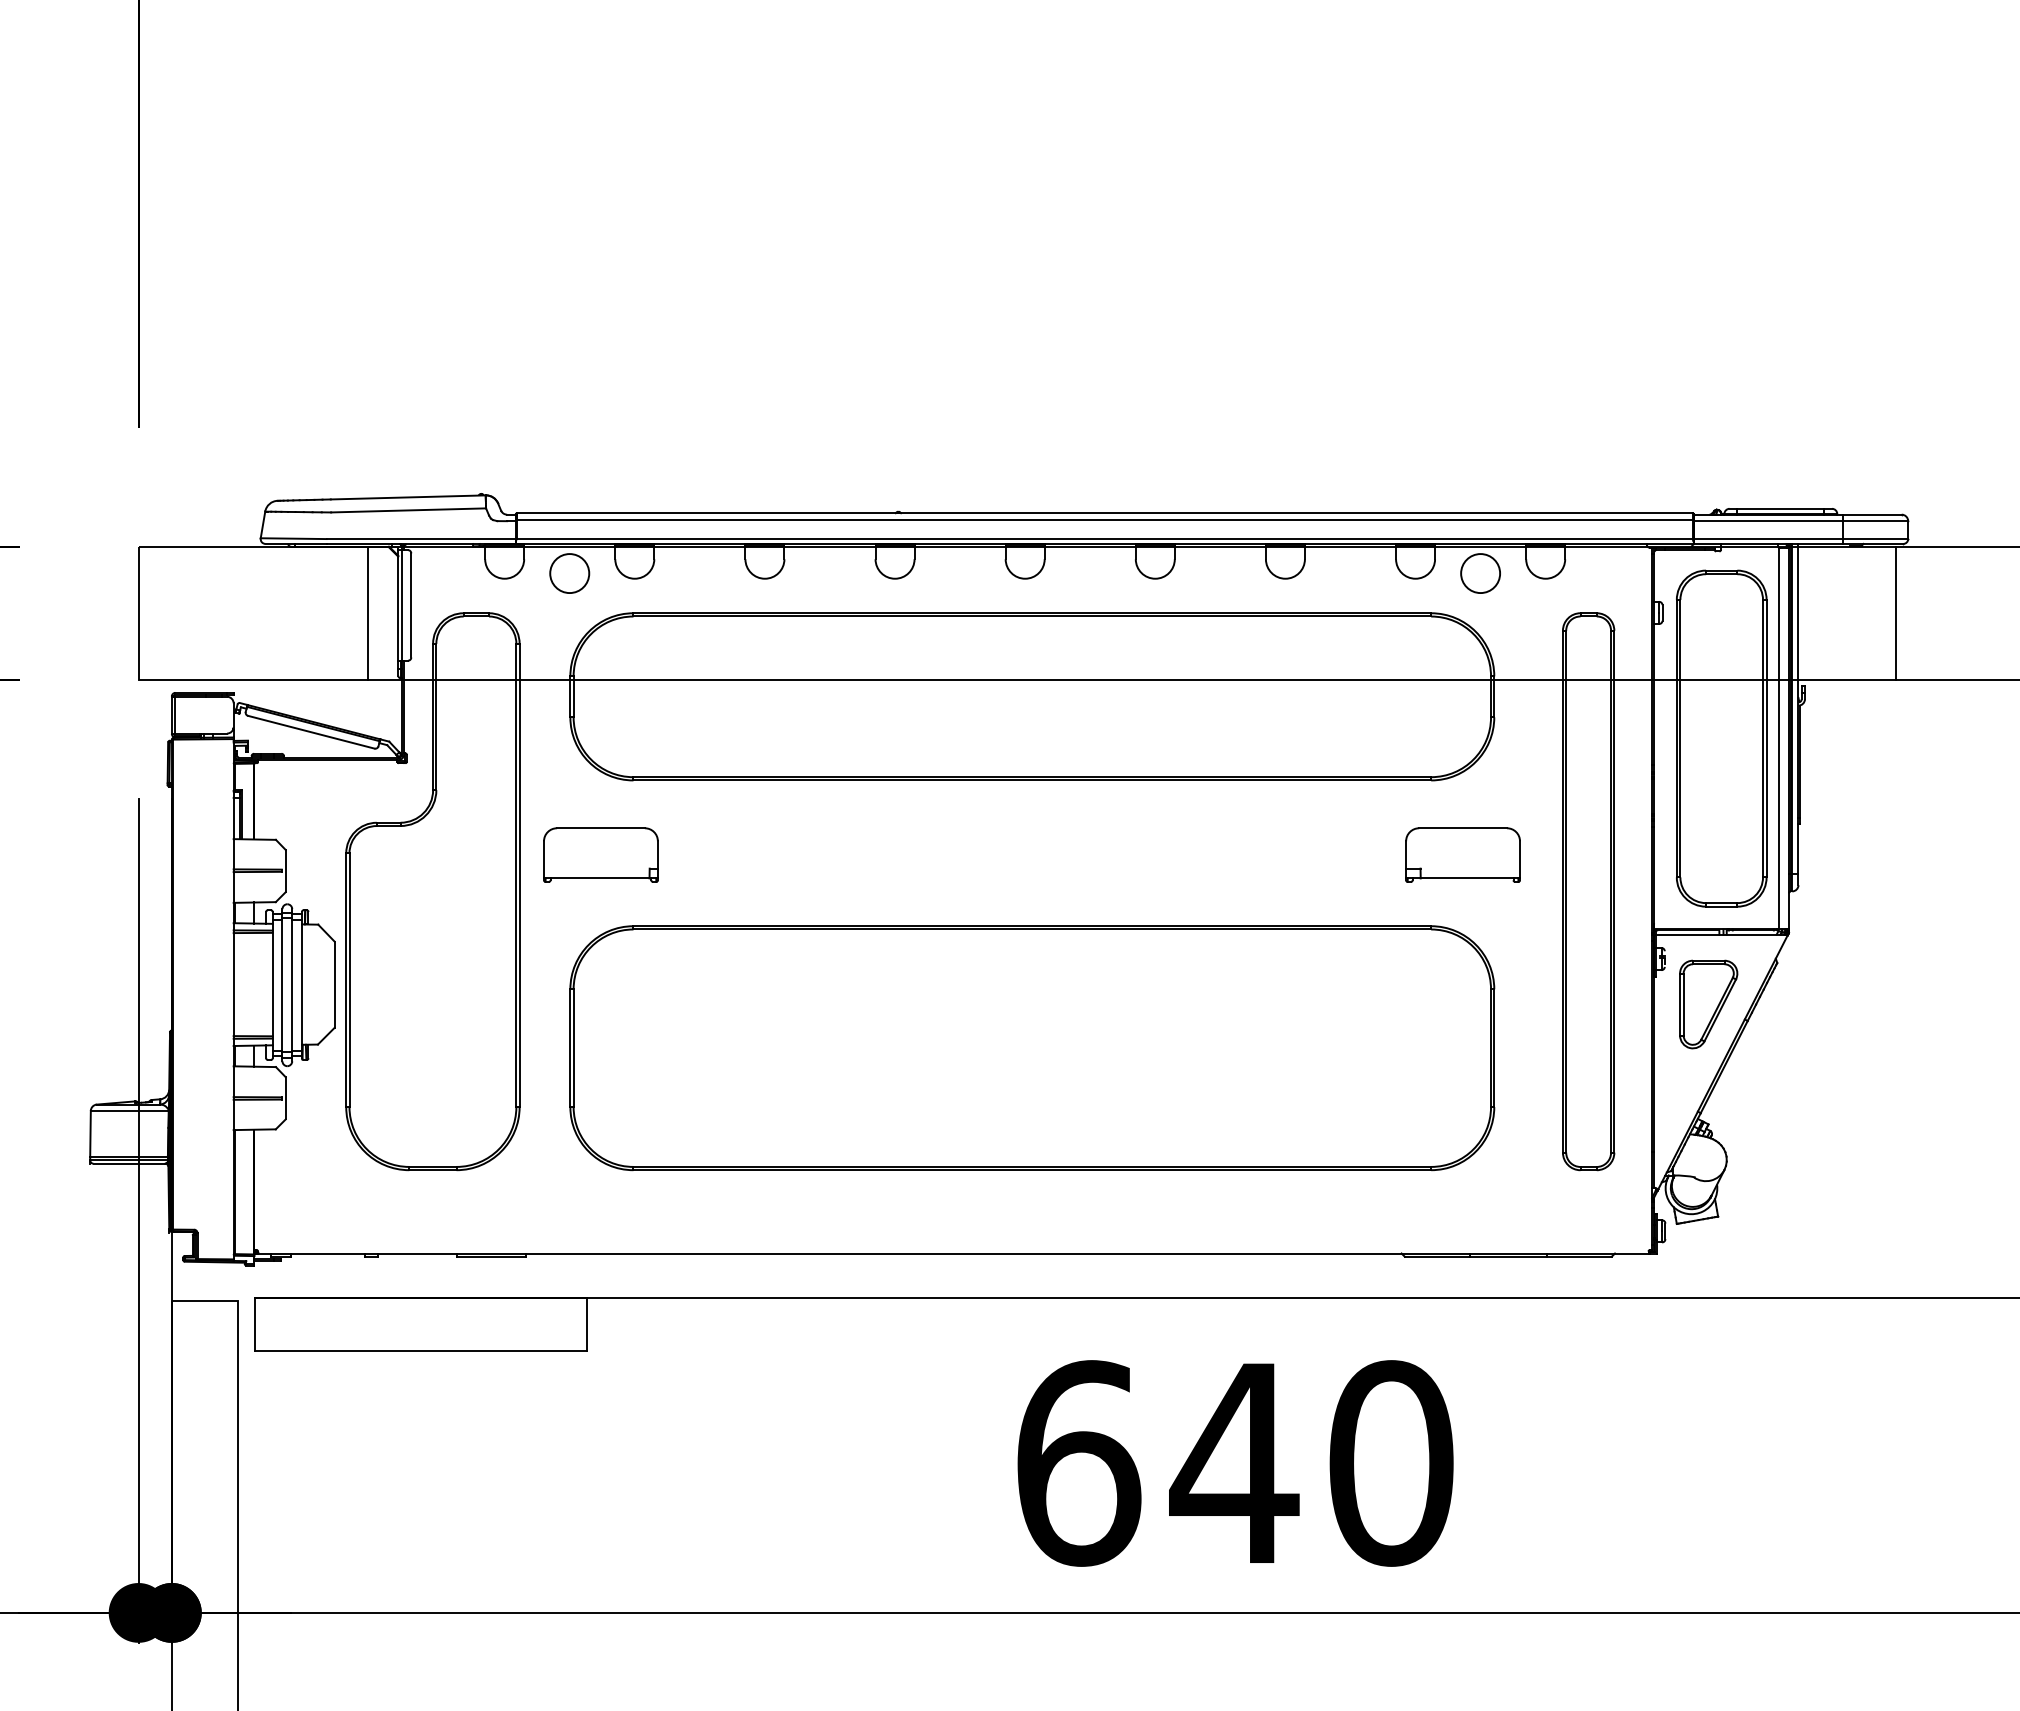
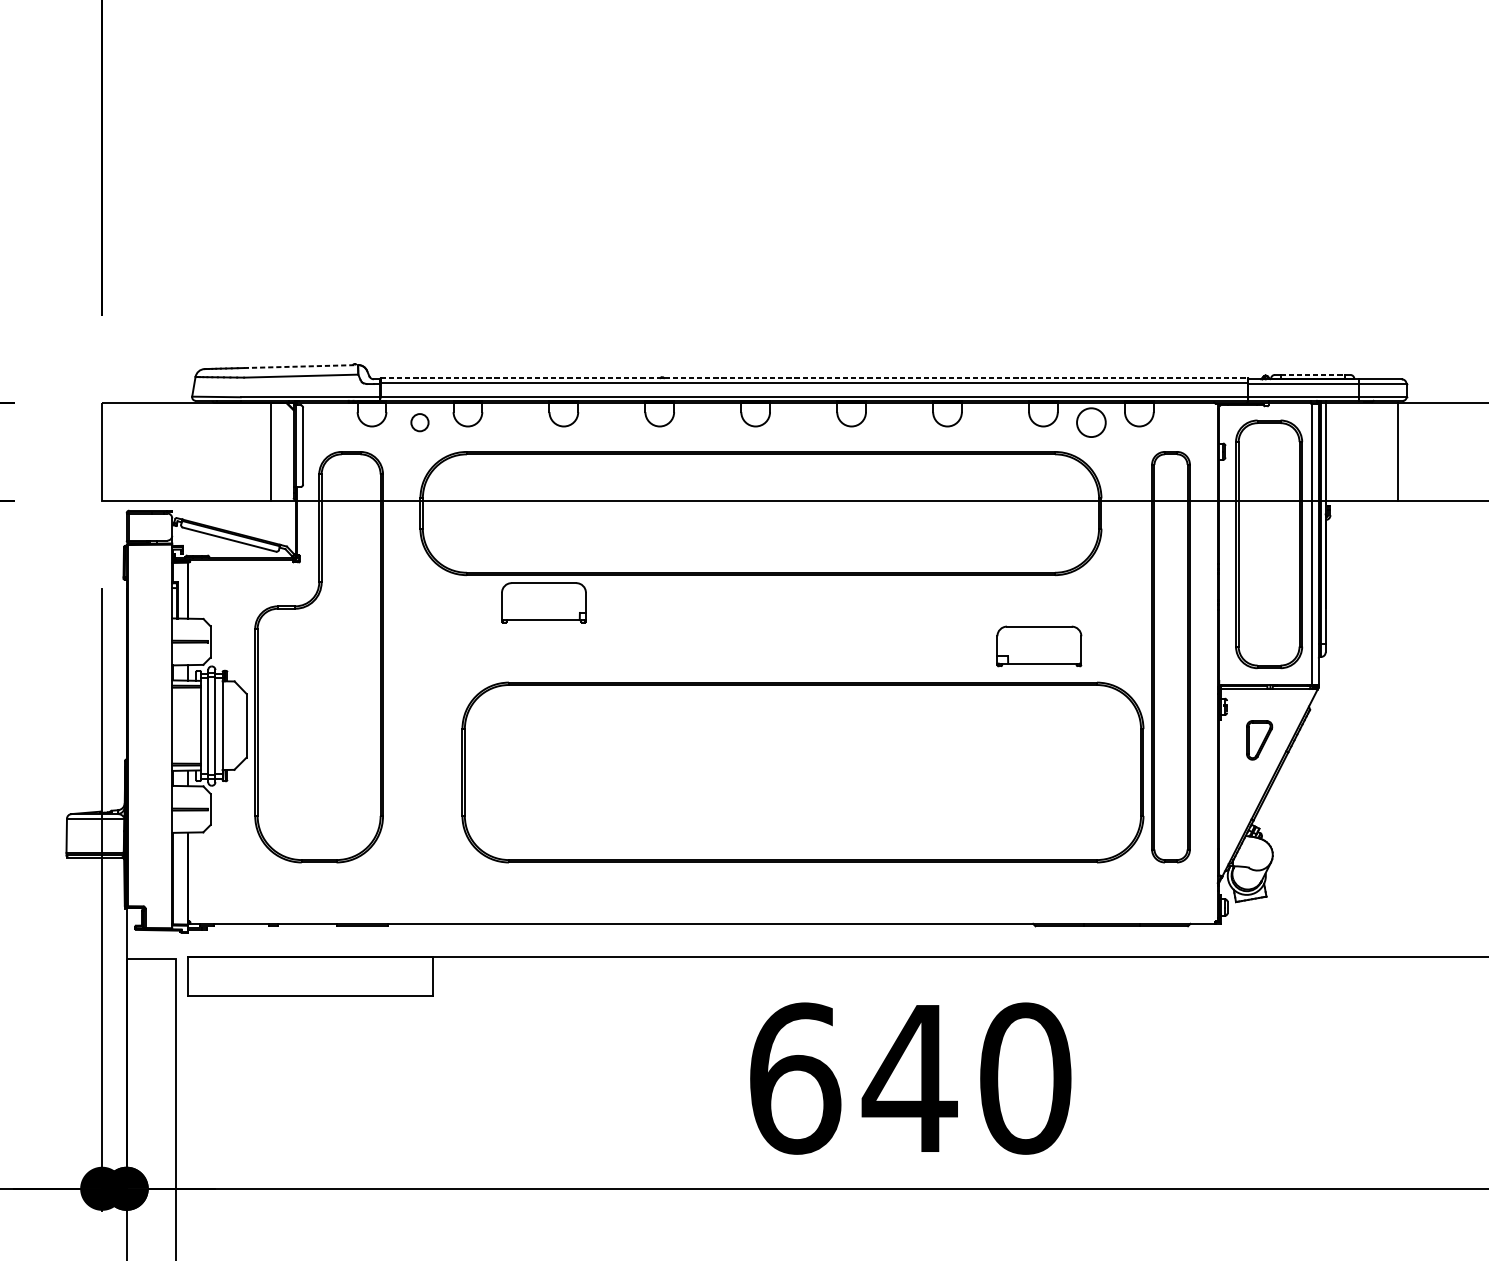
line: (408, 497) -> (301, 366), solid -> dashed
line: (1781, 508) -> (1313, 374), solid -> dashed
line: (1104, 513) -> (814, 378), solid -> dashed
circle: (569, 573) -> (419, 422), size x0.6
part: (600, 854) -> (543, 602), moved
part: (1462, 854) -> (1038, 645), moved
part: (1708, 1004) -> (1259, 740), size x0.6
part: (1032, 1048) -> (803, 772), moved

